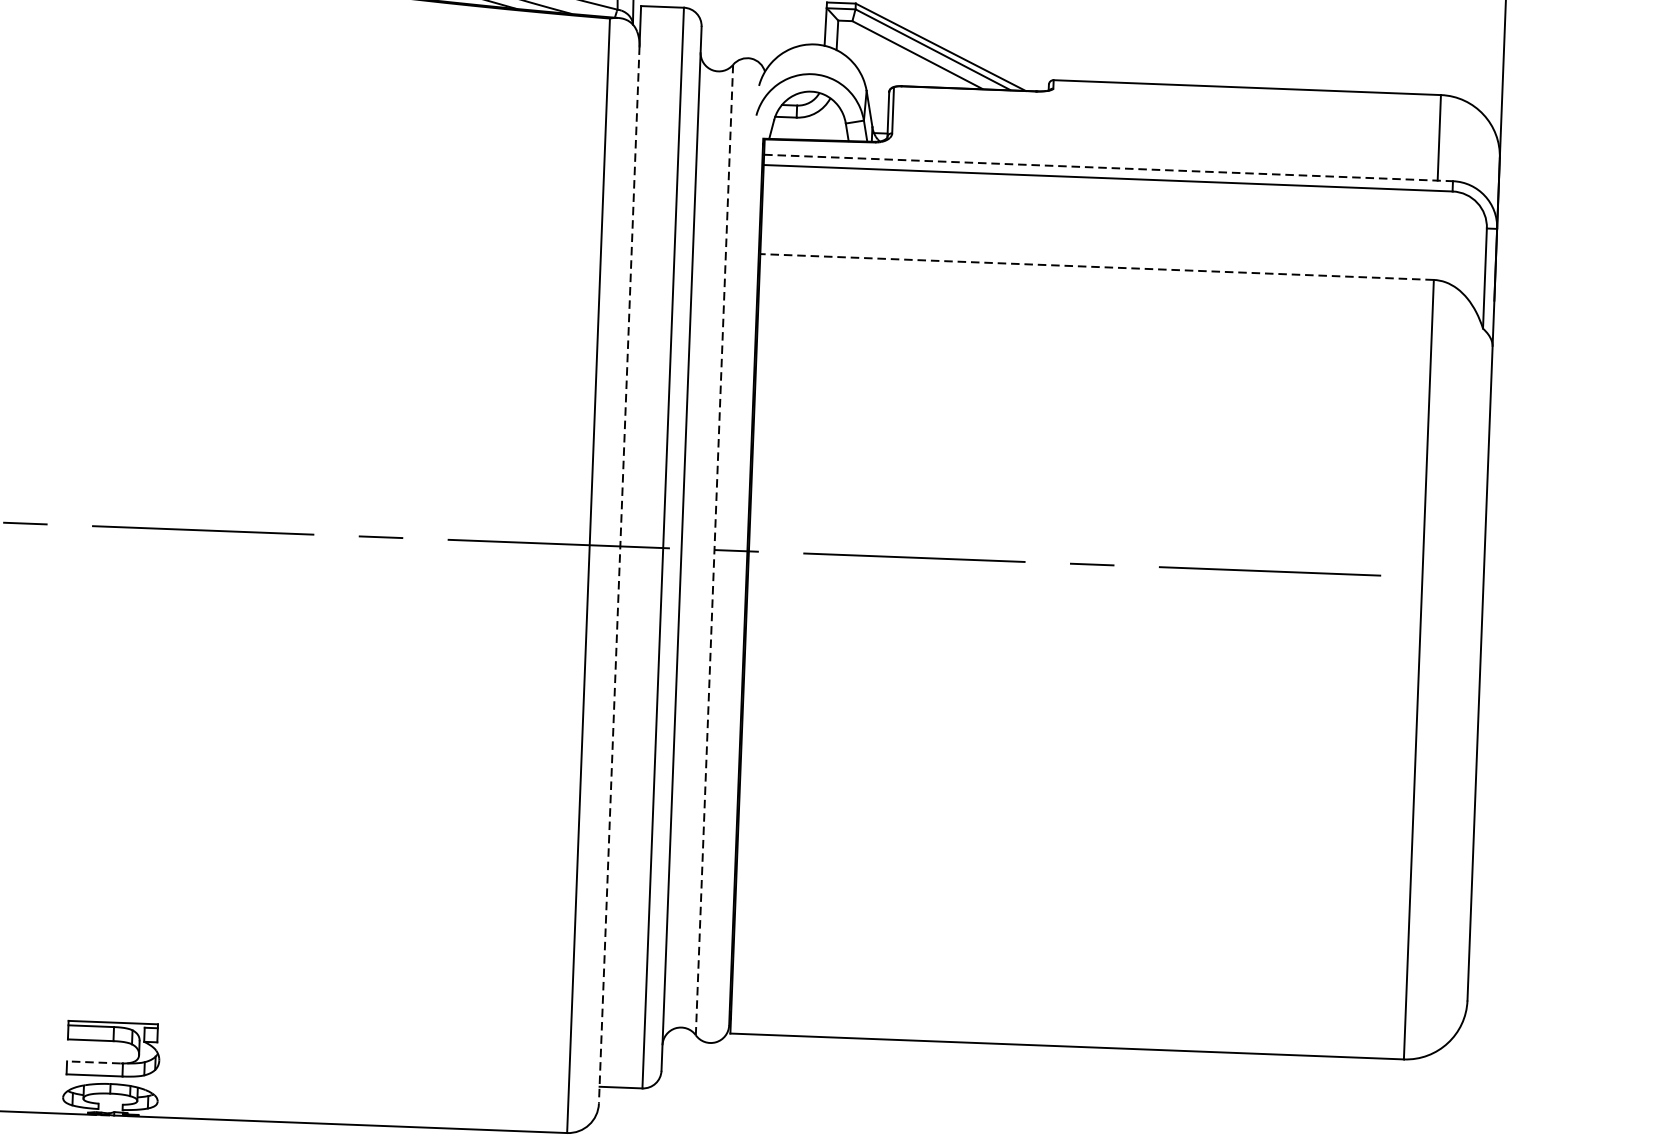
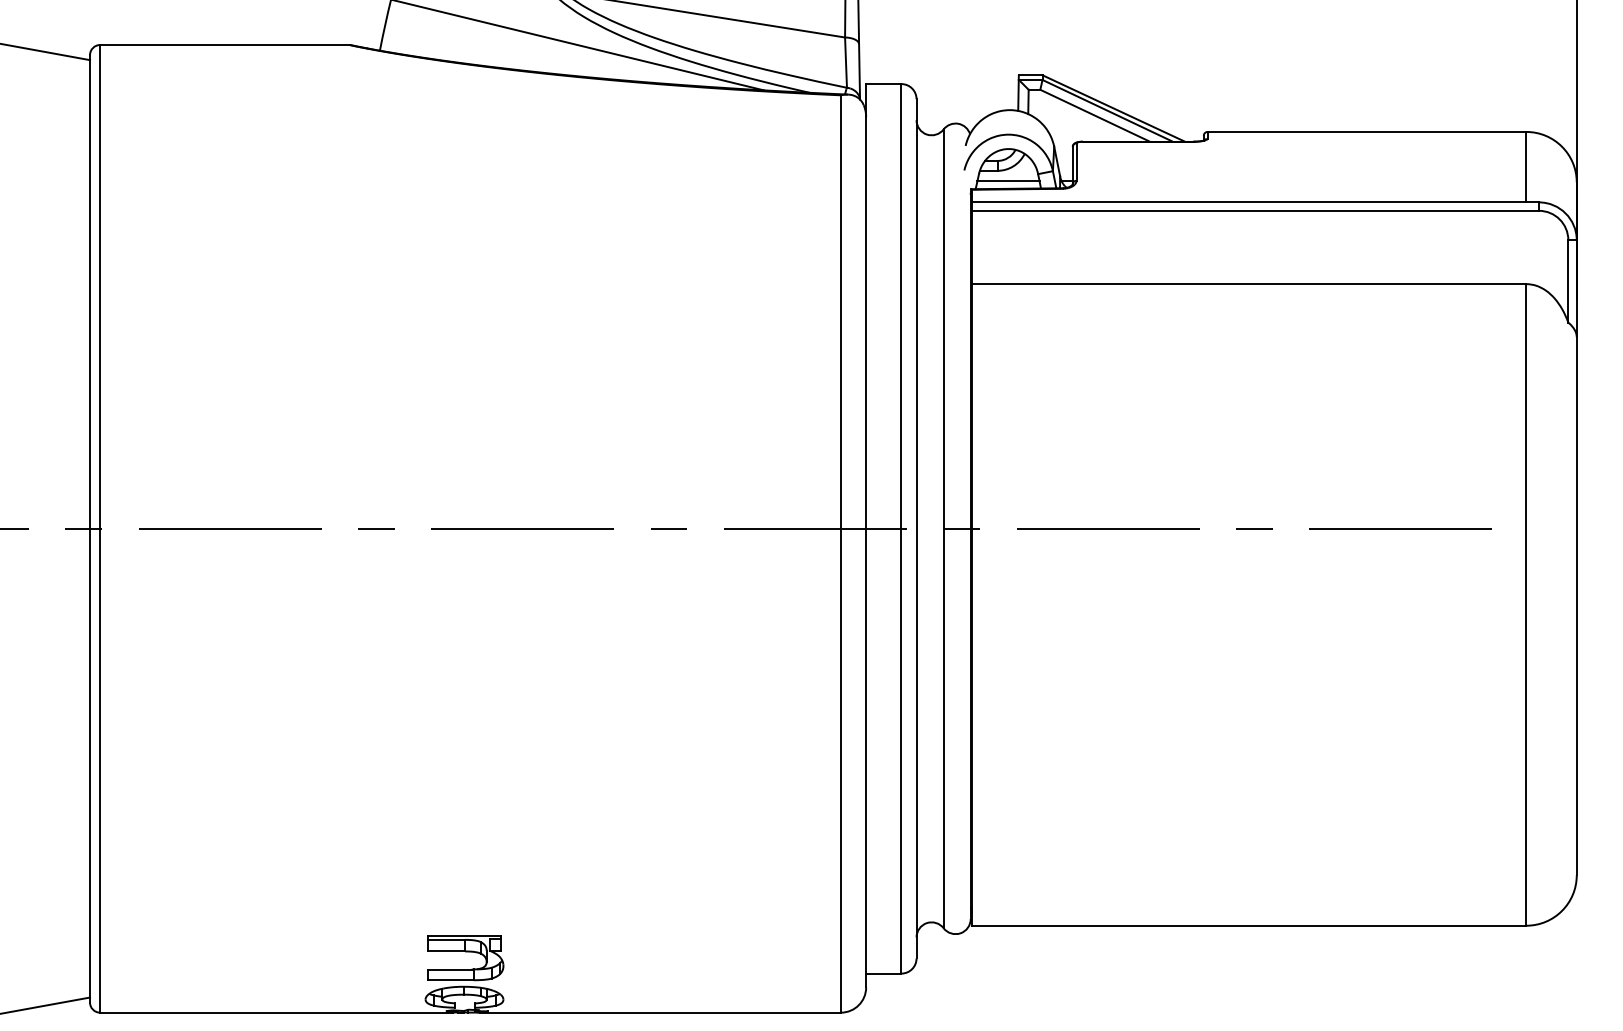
line: (809, 131) -> (1008, 181), added
line: (1108, 168) -> (1255, 202), dashed -> solid
line: (1096, 267) -> (1248, 284), dashed -> solid
line: (714, 550) -> (943, 529), dashed -> solid
line: (619, 575) -> (866, 552), dashed -> solid
line: (93, 1062) -> (449, 969), dashed -> solid

